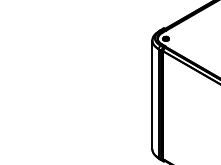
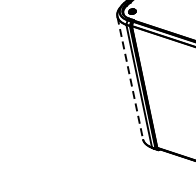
line: (152, 95) -> (130, 78), solid -> dashed

